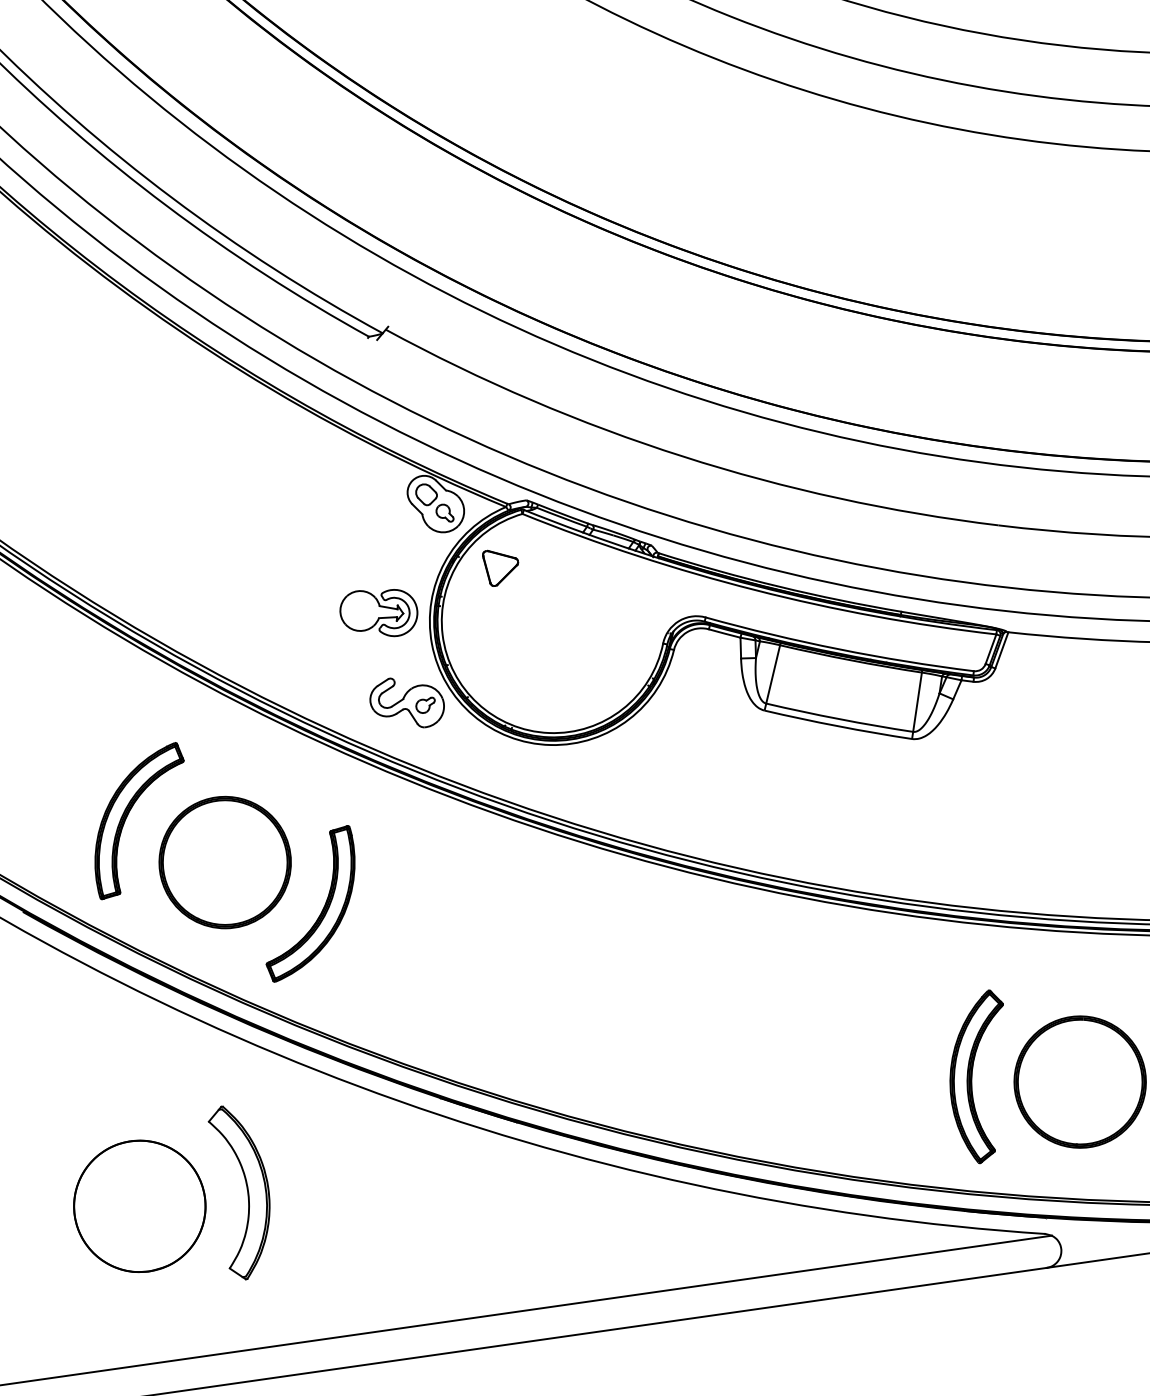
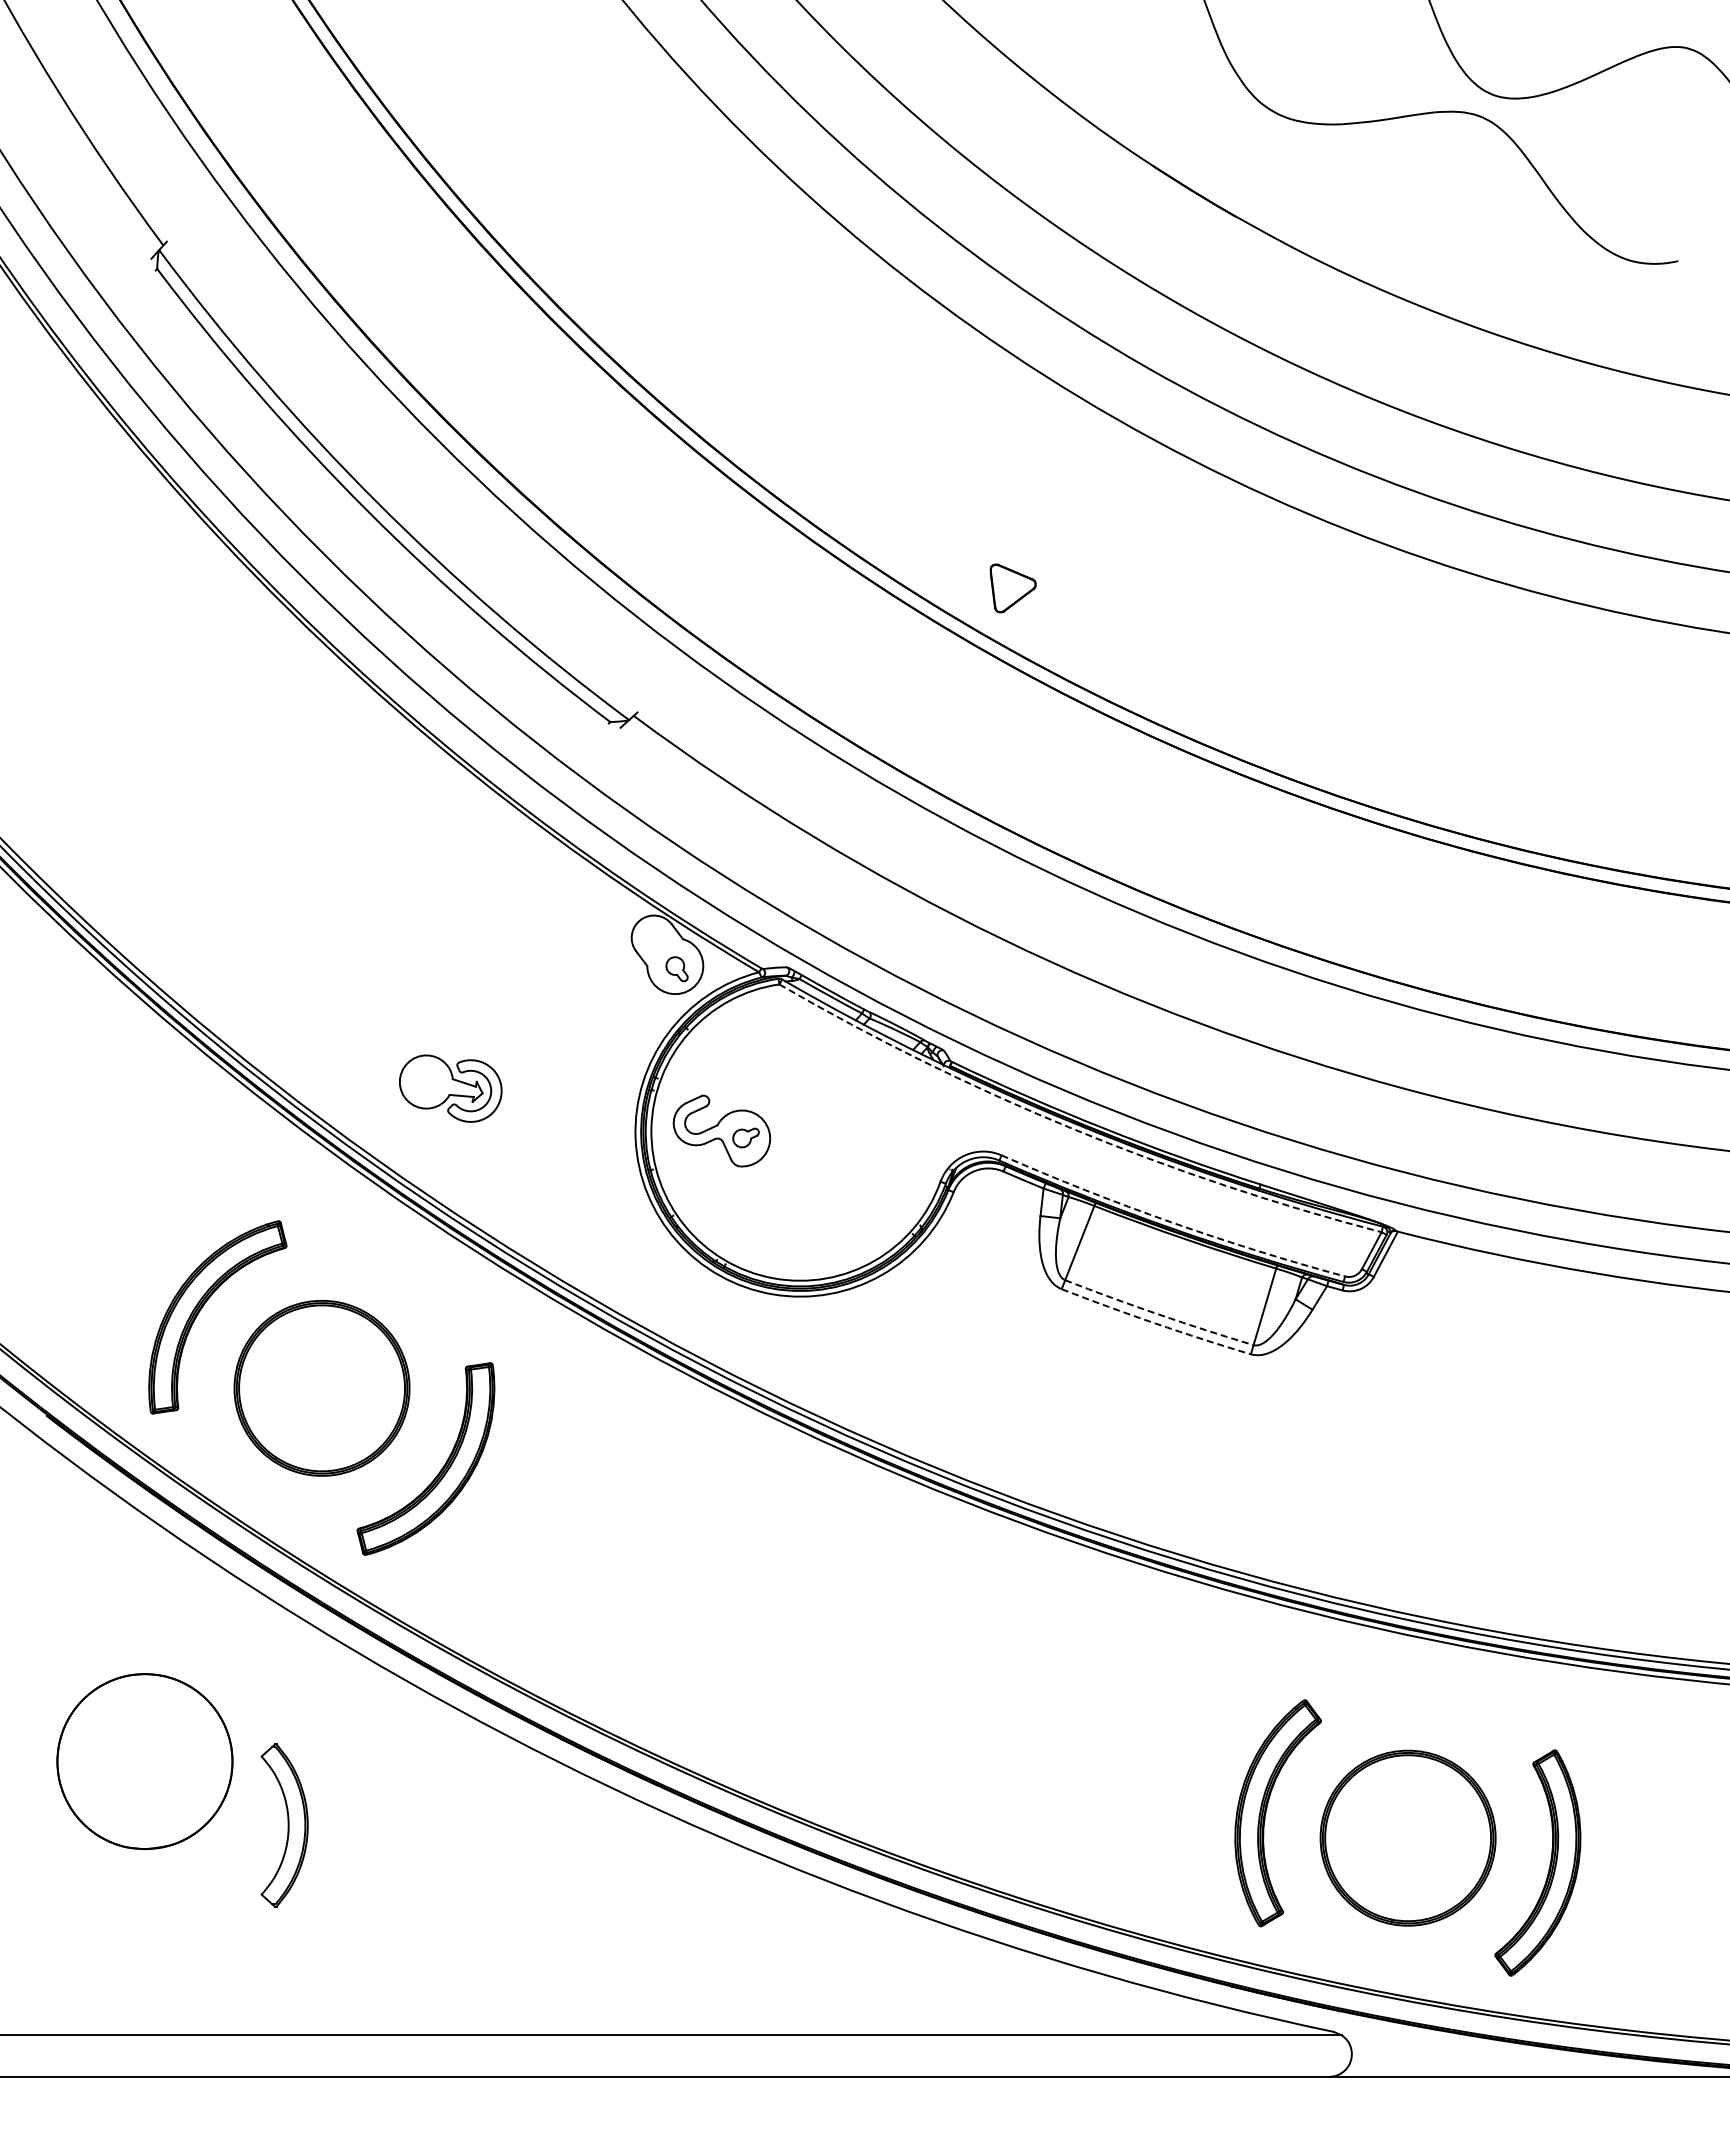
part: (426, 495) -> (656, 941), removed
part: (501, 567) -> (1012, 588), moved
arc: (755, 590) -> (1072, 1128), solid -> dashed
part: (378, 613) -> (450, 1088), moved
arc: (839, 649) -> (1171, 1222), solid -> dashed
part: (406, 702) -> (721, 1130), moved
arc: (839, 719) -> (1158, 1314), solid -> dashed
arc: (837, 726) -> (1155, 1323), solid -> dashed
part: (243, 1191) -> (284, 1825), size x0.7
part: (139, 1206) -> (144, 1761), moved

